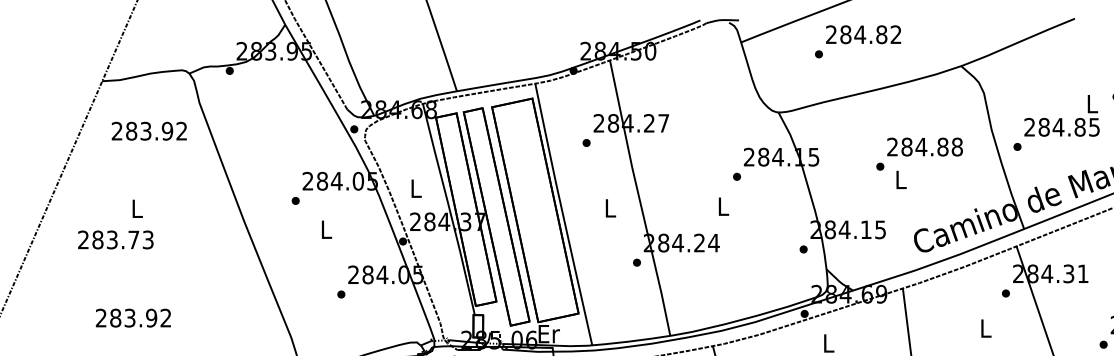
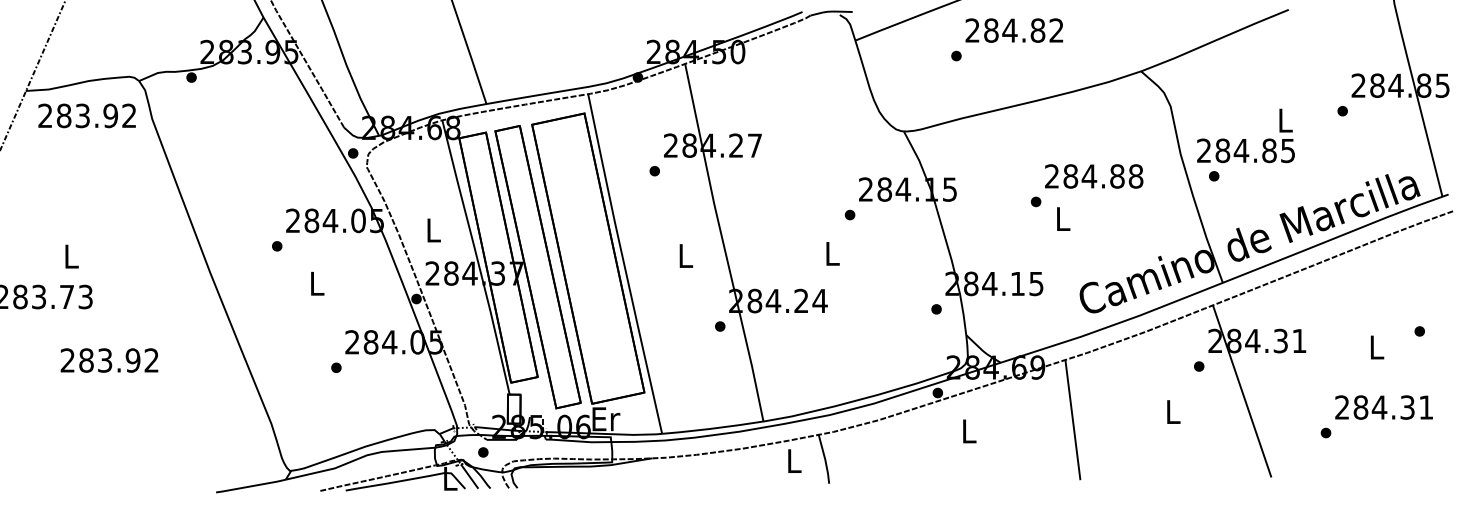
text: (1061, 115) -> (1245, 135), moved
text: (148, 130) -> (86, 115), moved
text: (133, 318) -> (109, 360), moved

